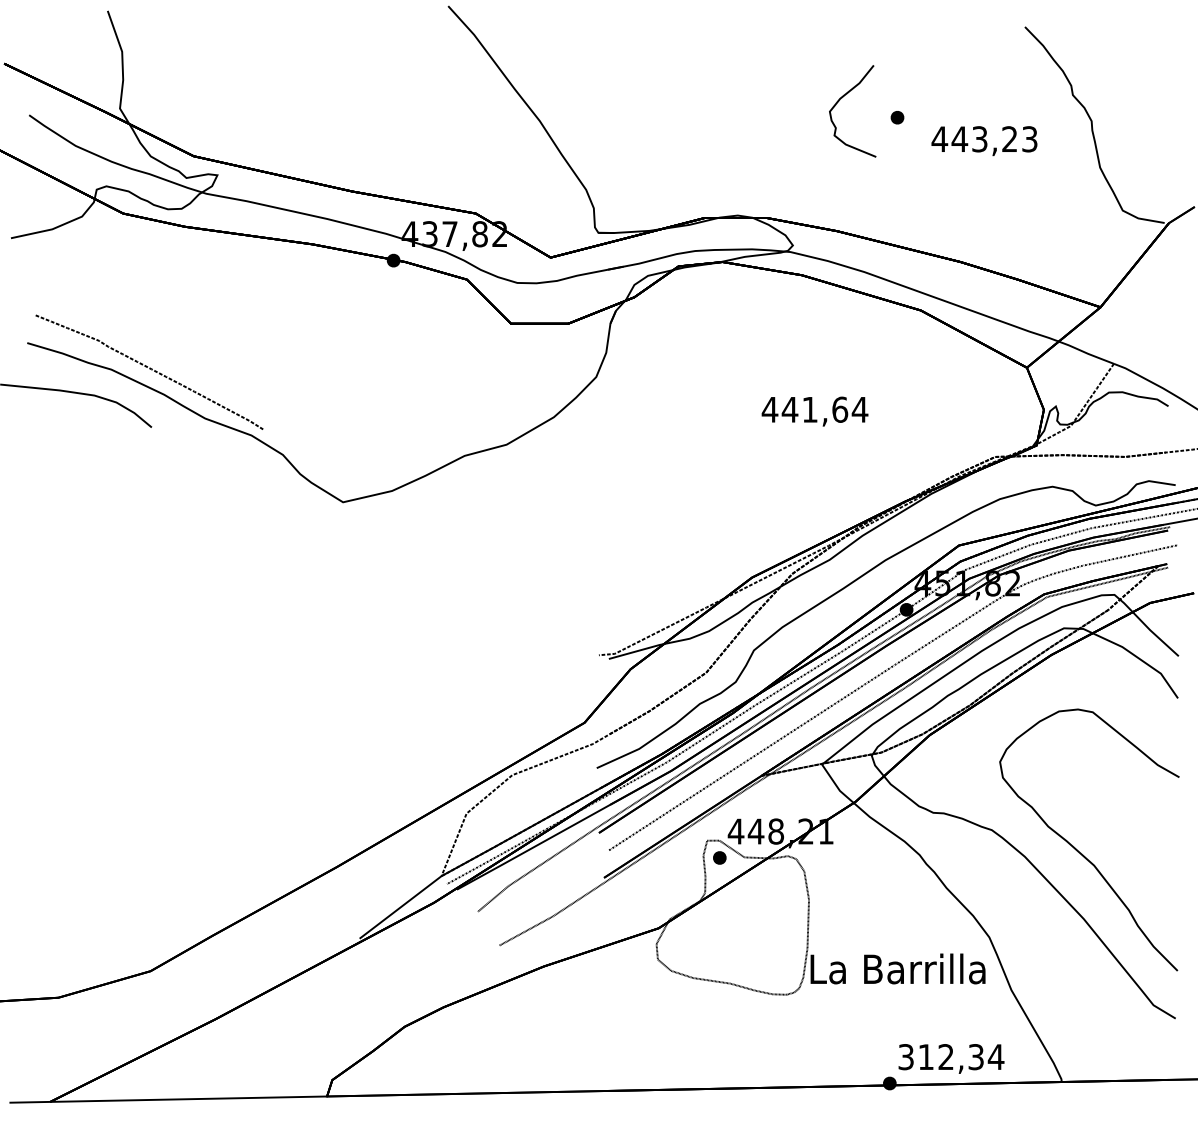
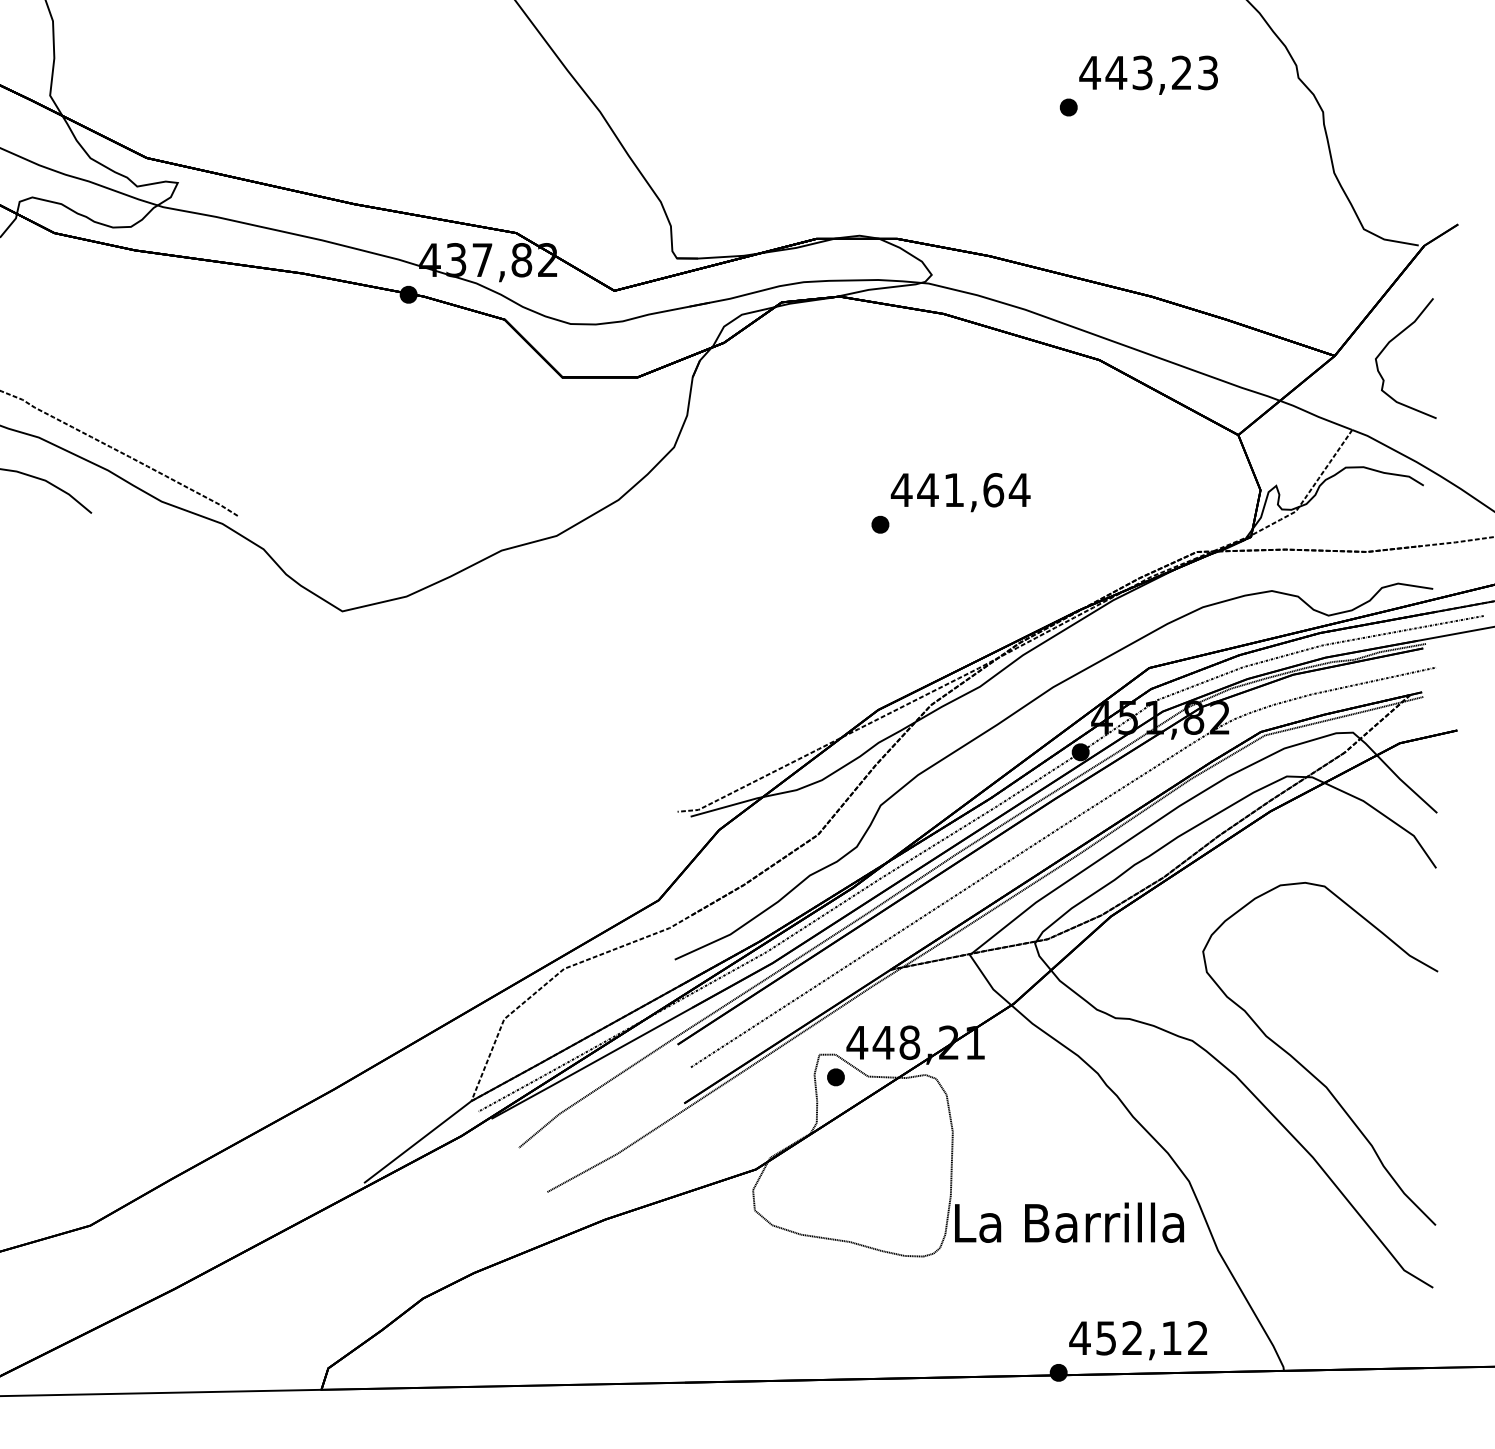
curve: (842, 98) -> (1392, 341), moved
text: (984, 141) -> (1148, 75), moved
part: (753, 435) -> (880, 523), added
text: (950, 1057) -> (1138, 1338), 312,34 -> 452,12

